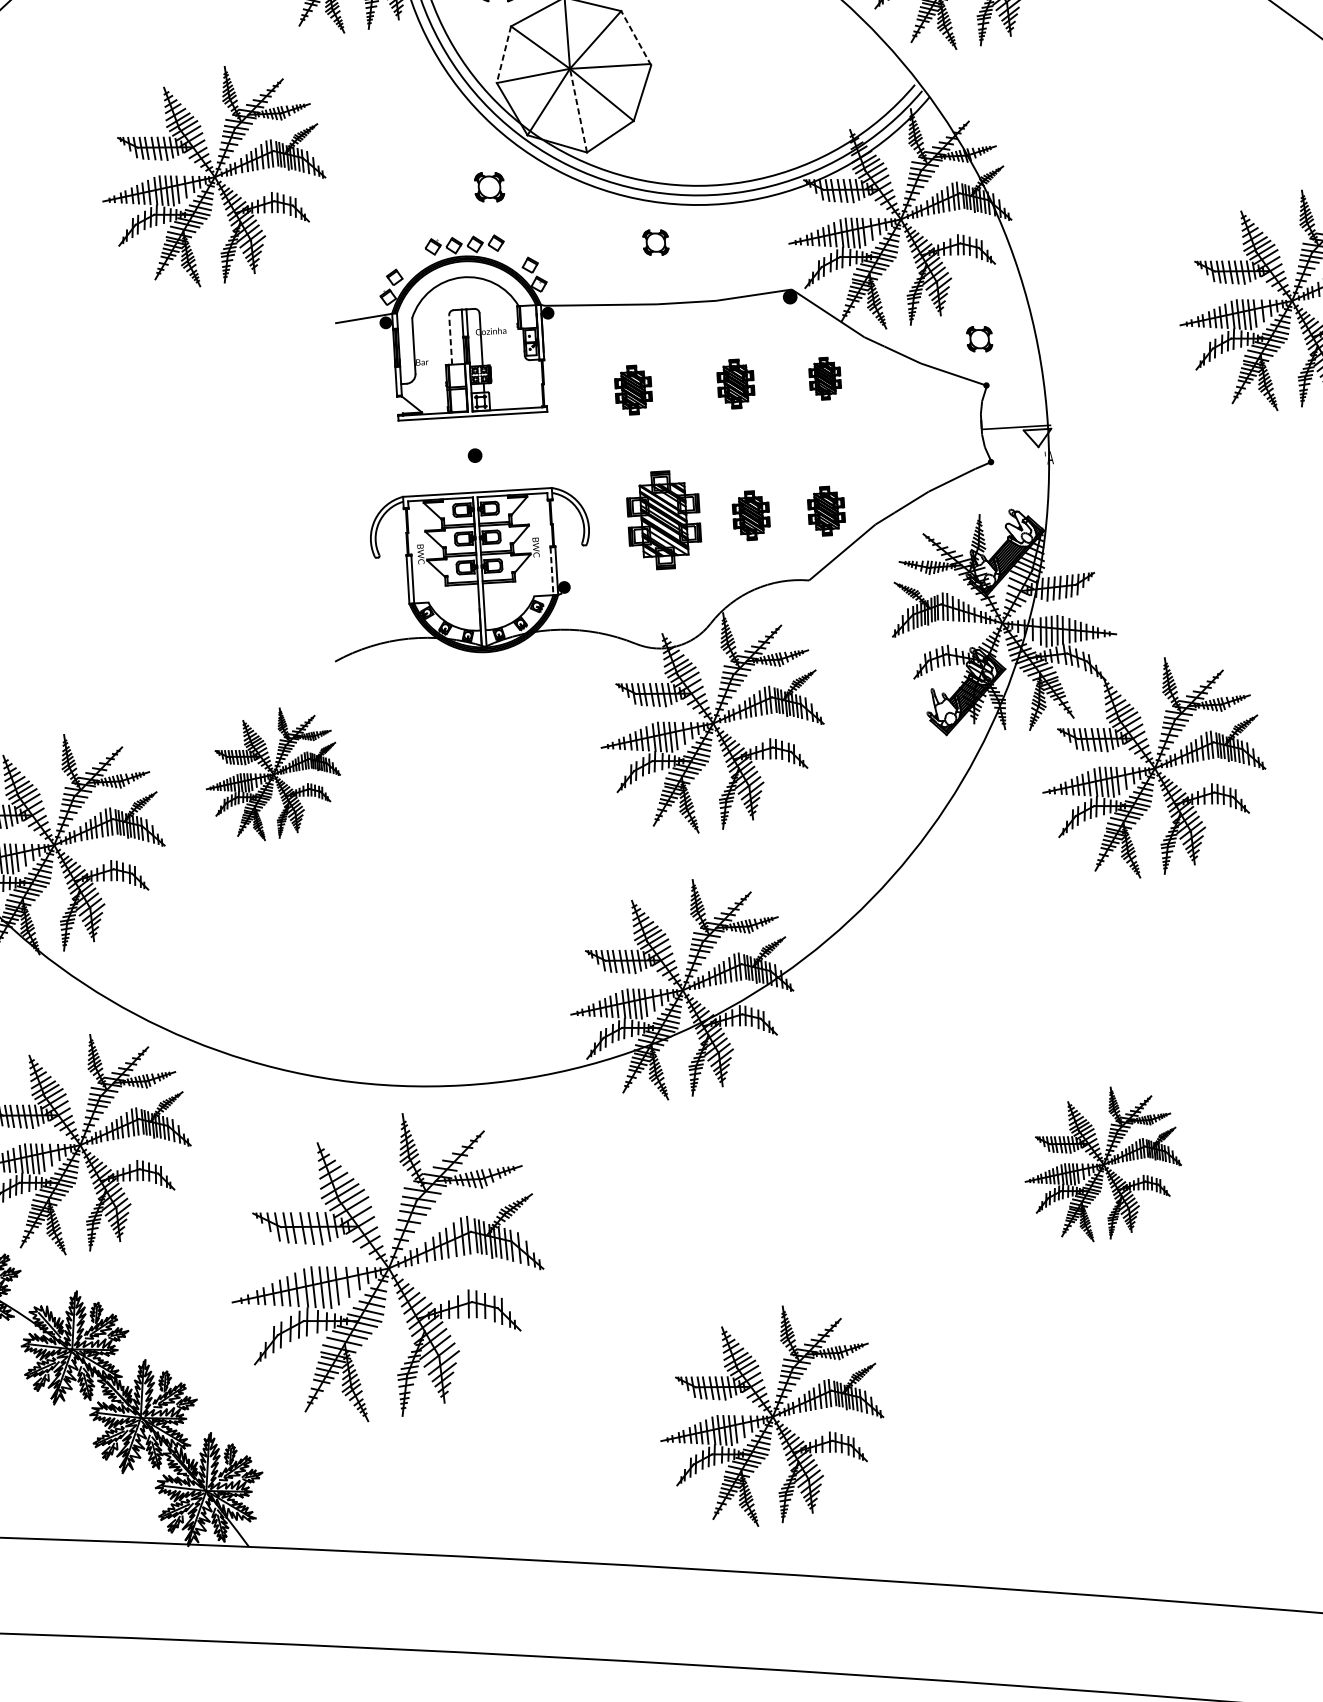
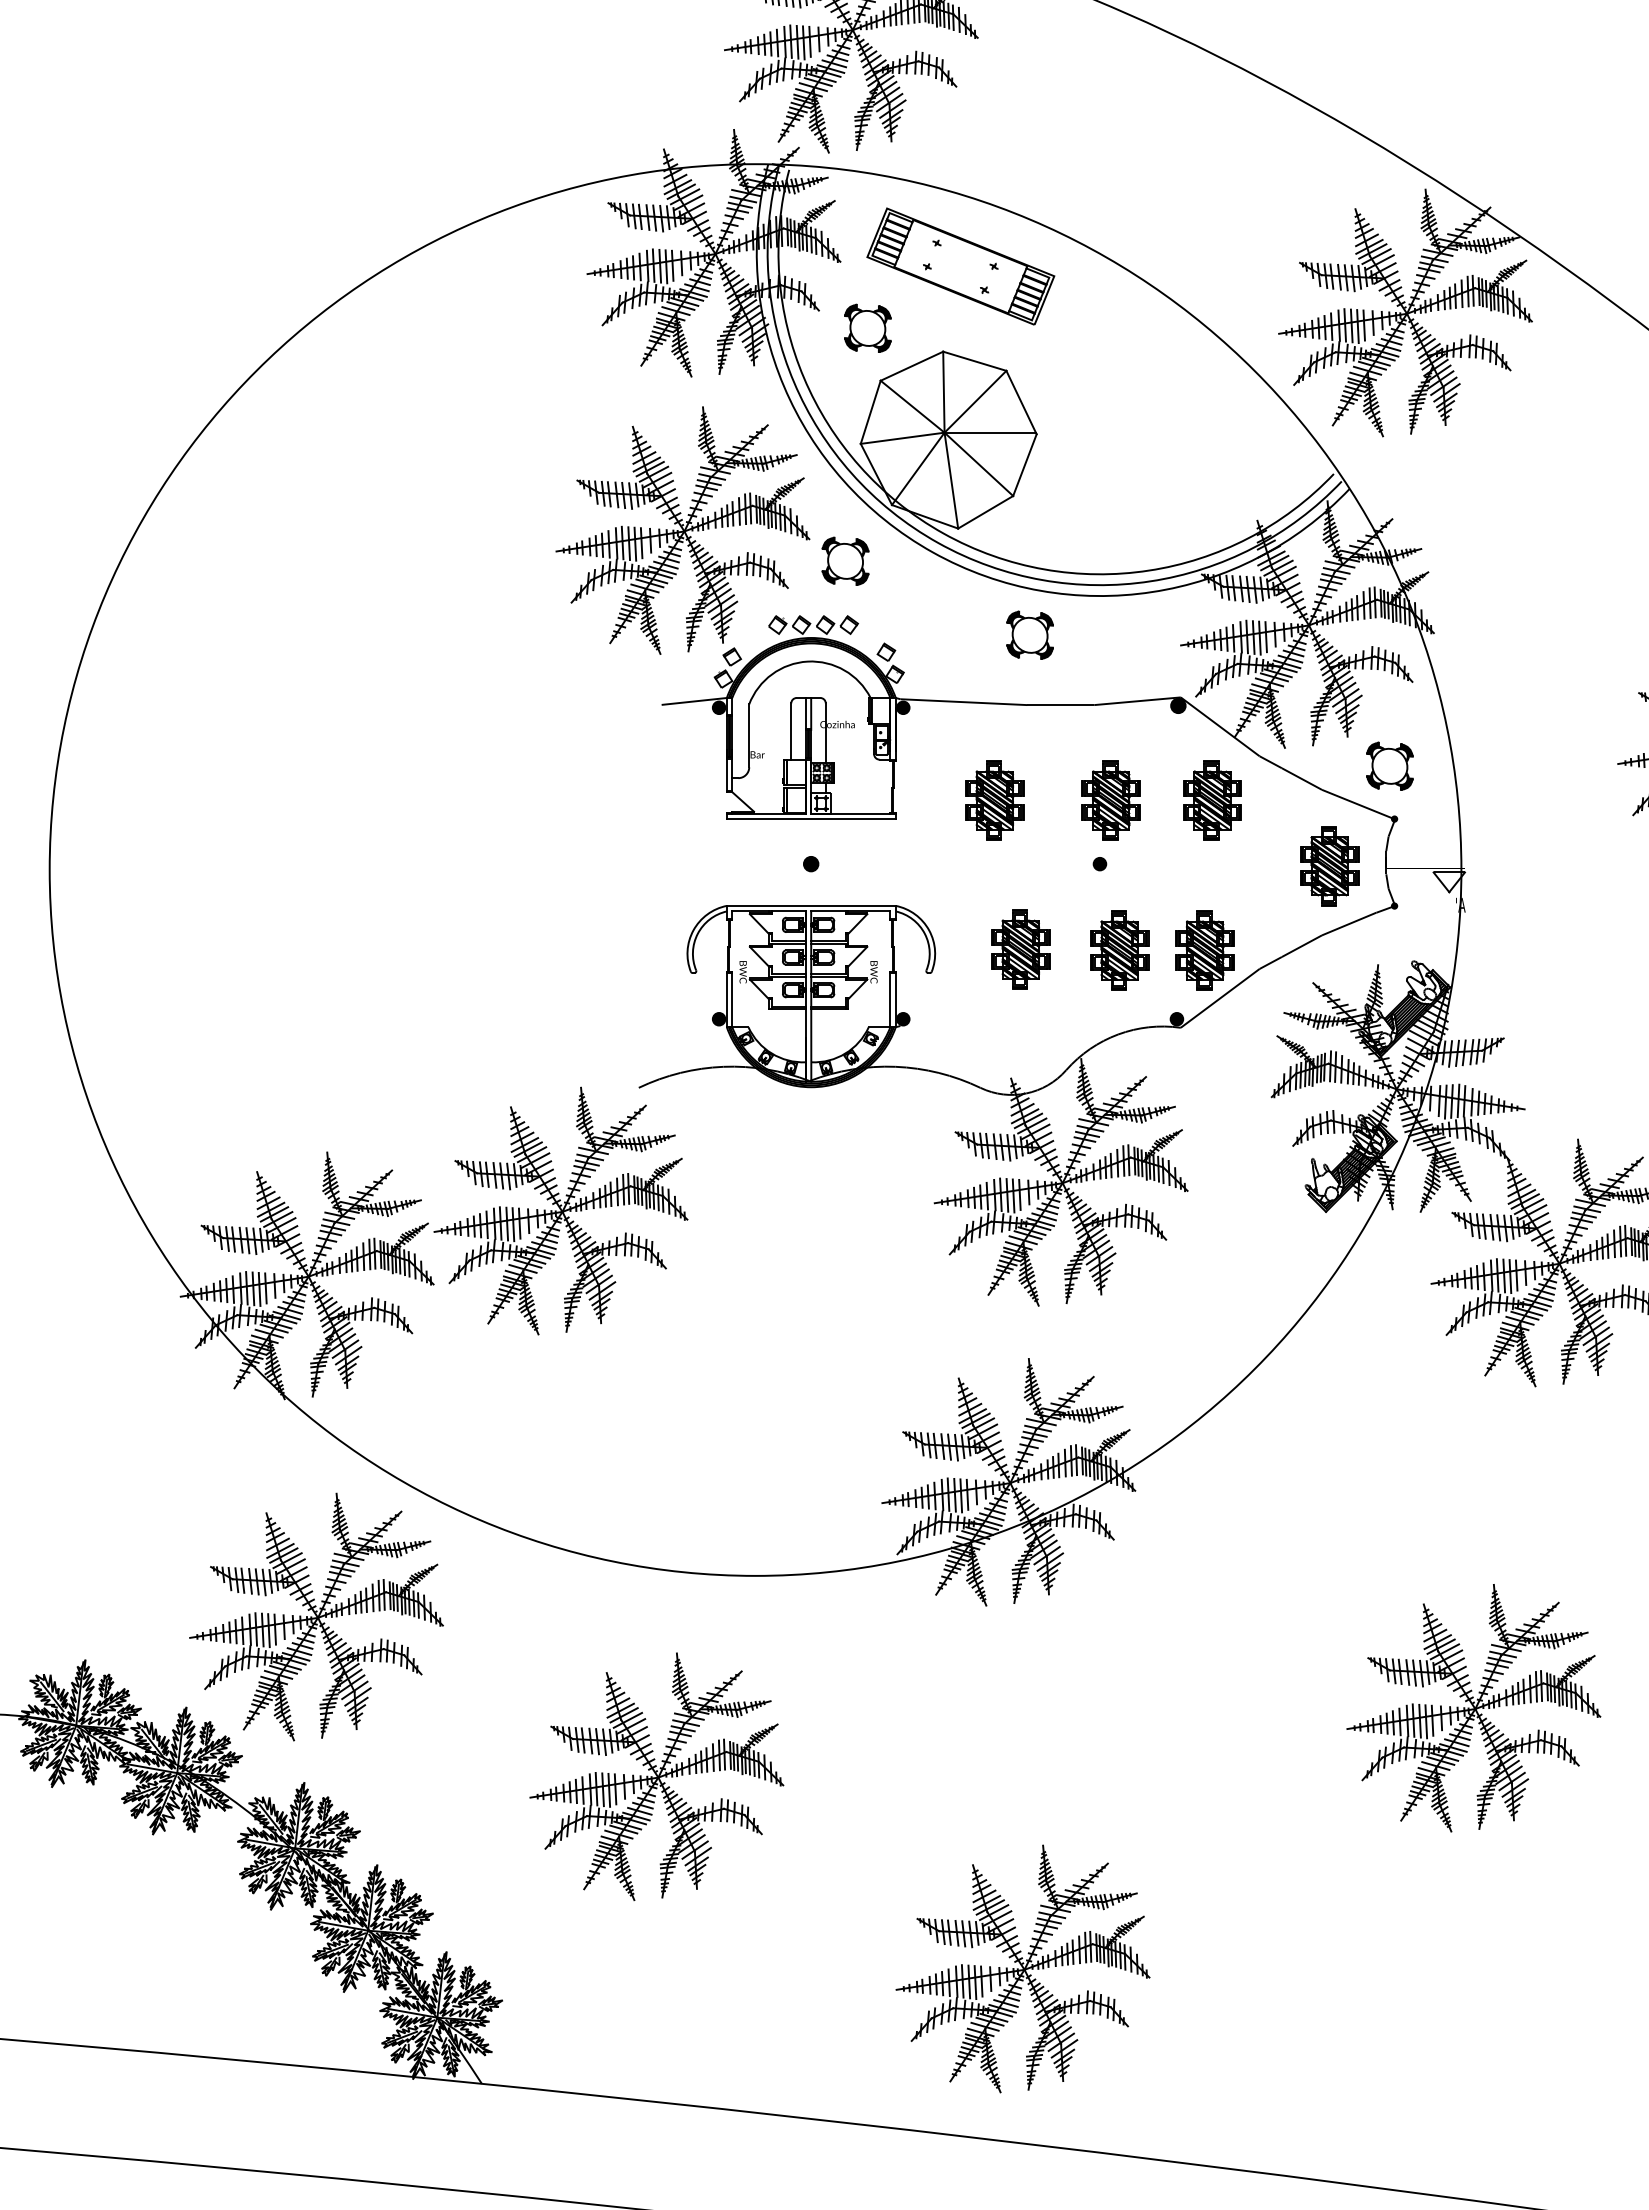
line: (636, 38) -> (1021, 402), dashed -> solid
line: (503, 54) -> (870, 412), dashed -> solid
line: (578, 110) -> (951, 480), dashed -> solid
part: (213, 176) -> (682, 530), moved
part: (489, 186) -> (845, 560), size x1.43
part: (655, 242) -> (1029, 634), size x1.67
part: (979, 338) -> (1389, 765), size x1.67
line: (450, 339) -> (791, 731), dashed -> solid
part: (825, 378) -> (1212, 800), size x1.67
part: (735, 383) -> (1110, 800), size x1.43
part: (633, 390) -> (994, 800), size x1.43
part: (931, 430) -> (1329, 866), added
fill: (728, 440) -> (1099, 863), added
part: (825, 511) -> (1204, 950), size x1.43
part: (751, 515) -> (1119, 950), size x1.43
part: (663, 519) -> (1020, 949), size x0.71
line: (552, 571) -> (890, 1000), dashed -> solid
fill: (804, 573) -> (1176, 1019), added
fill: (401, 597) -> (718, 1019), added
part: (272, 773) -> (560, 1210), size x1.67
part: (1102, 1164) -> (1473, 1708), size x1.43
part: (386, 1267) -> (656, 1776), size x0.71
part: (771, 1415) -> (1022, 1968), moved

